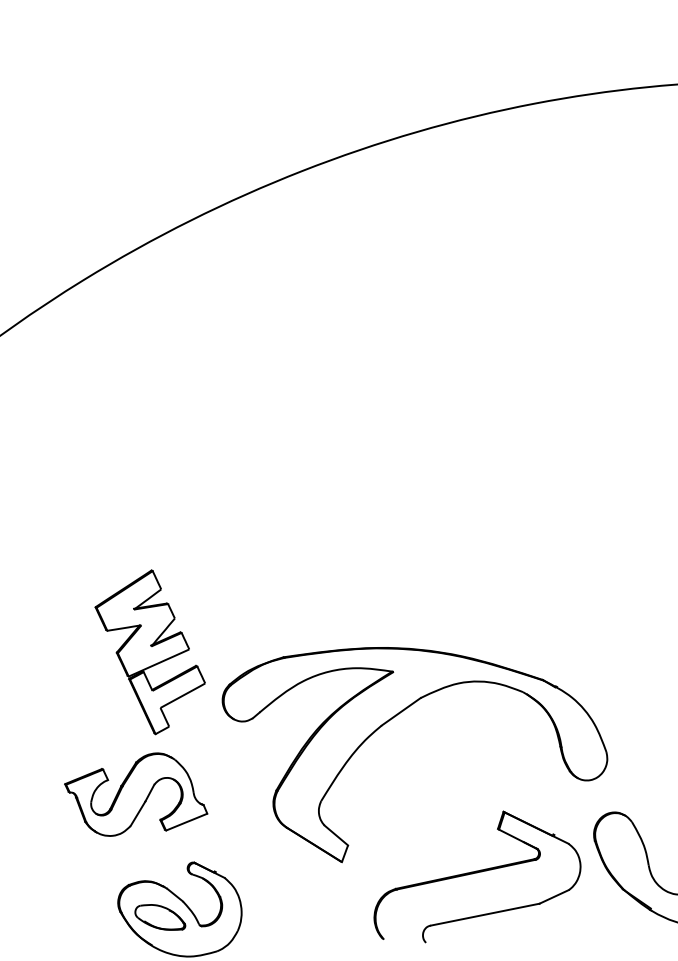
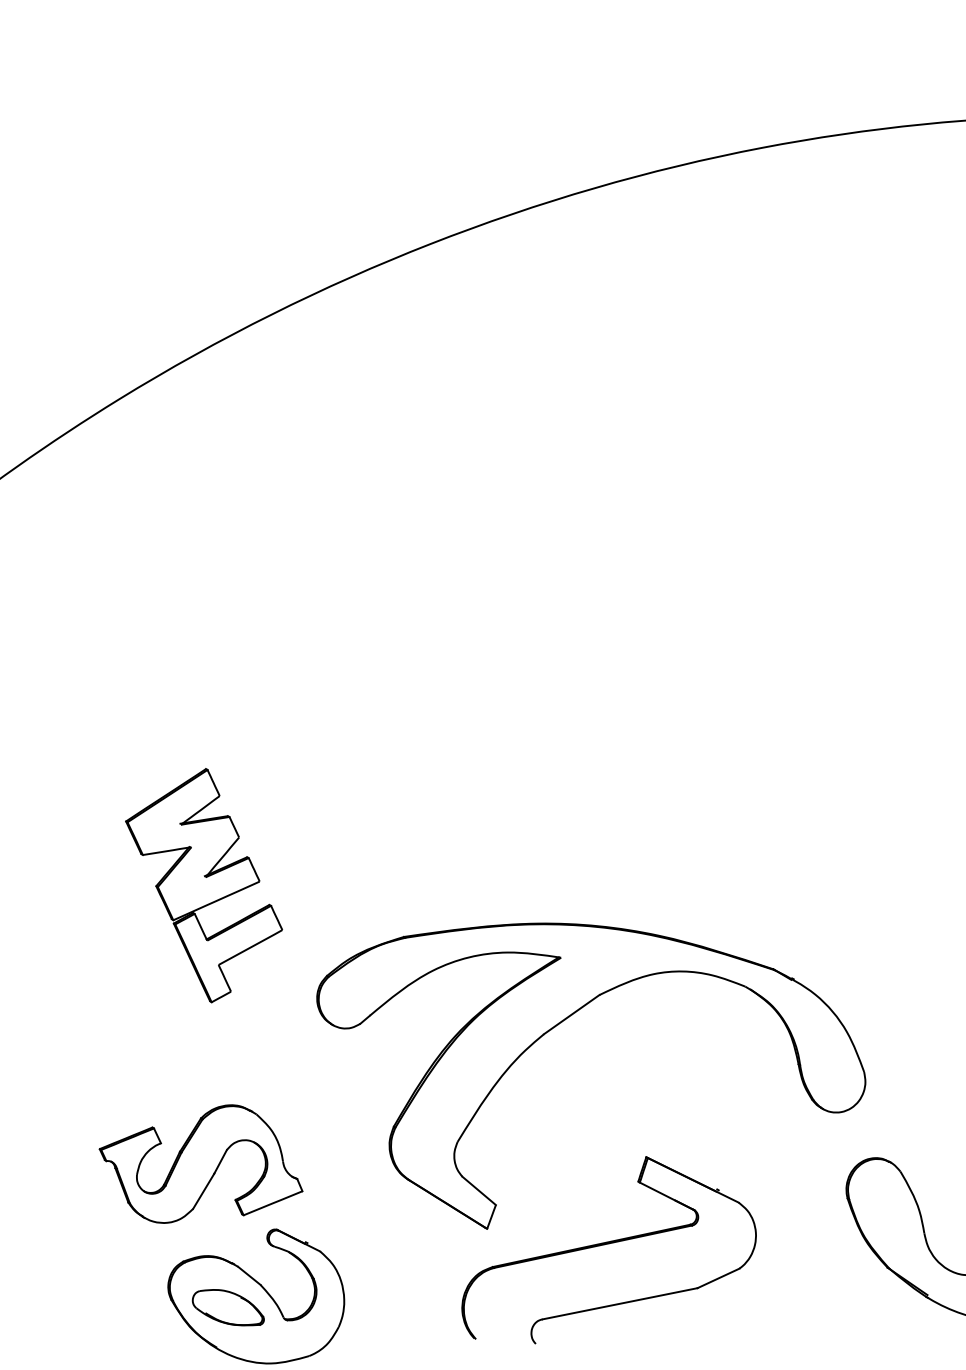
part: (149, 652) -> (202, 885), moved
part: (136, 794) -> (201, 1163), moved
part: (477, 876) -> (609, 1249), moved

